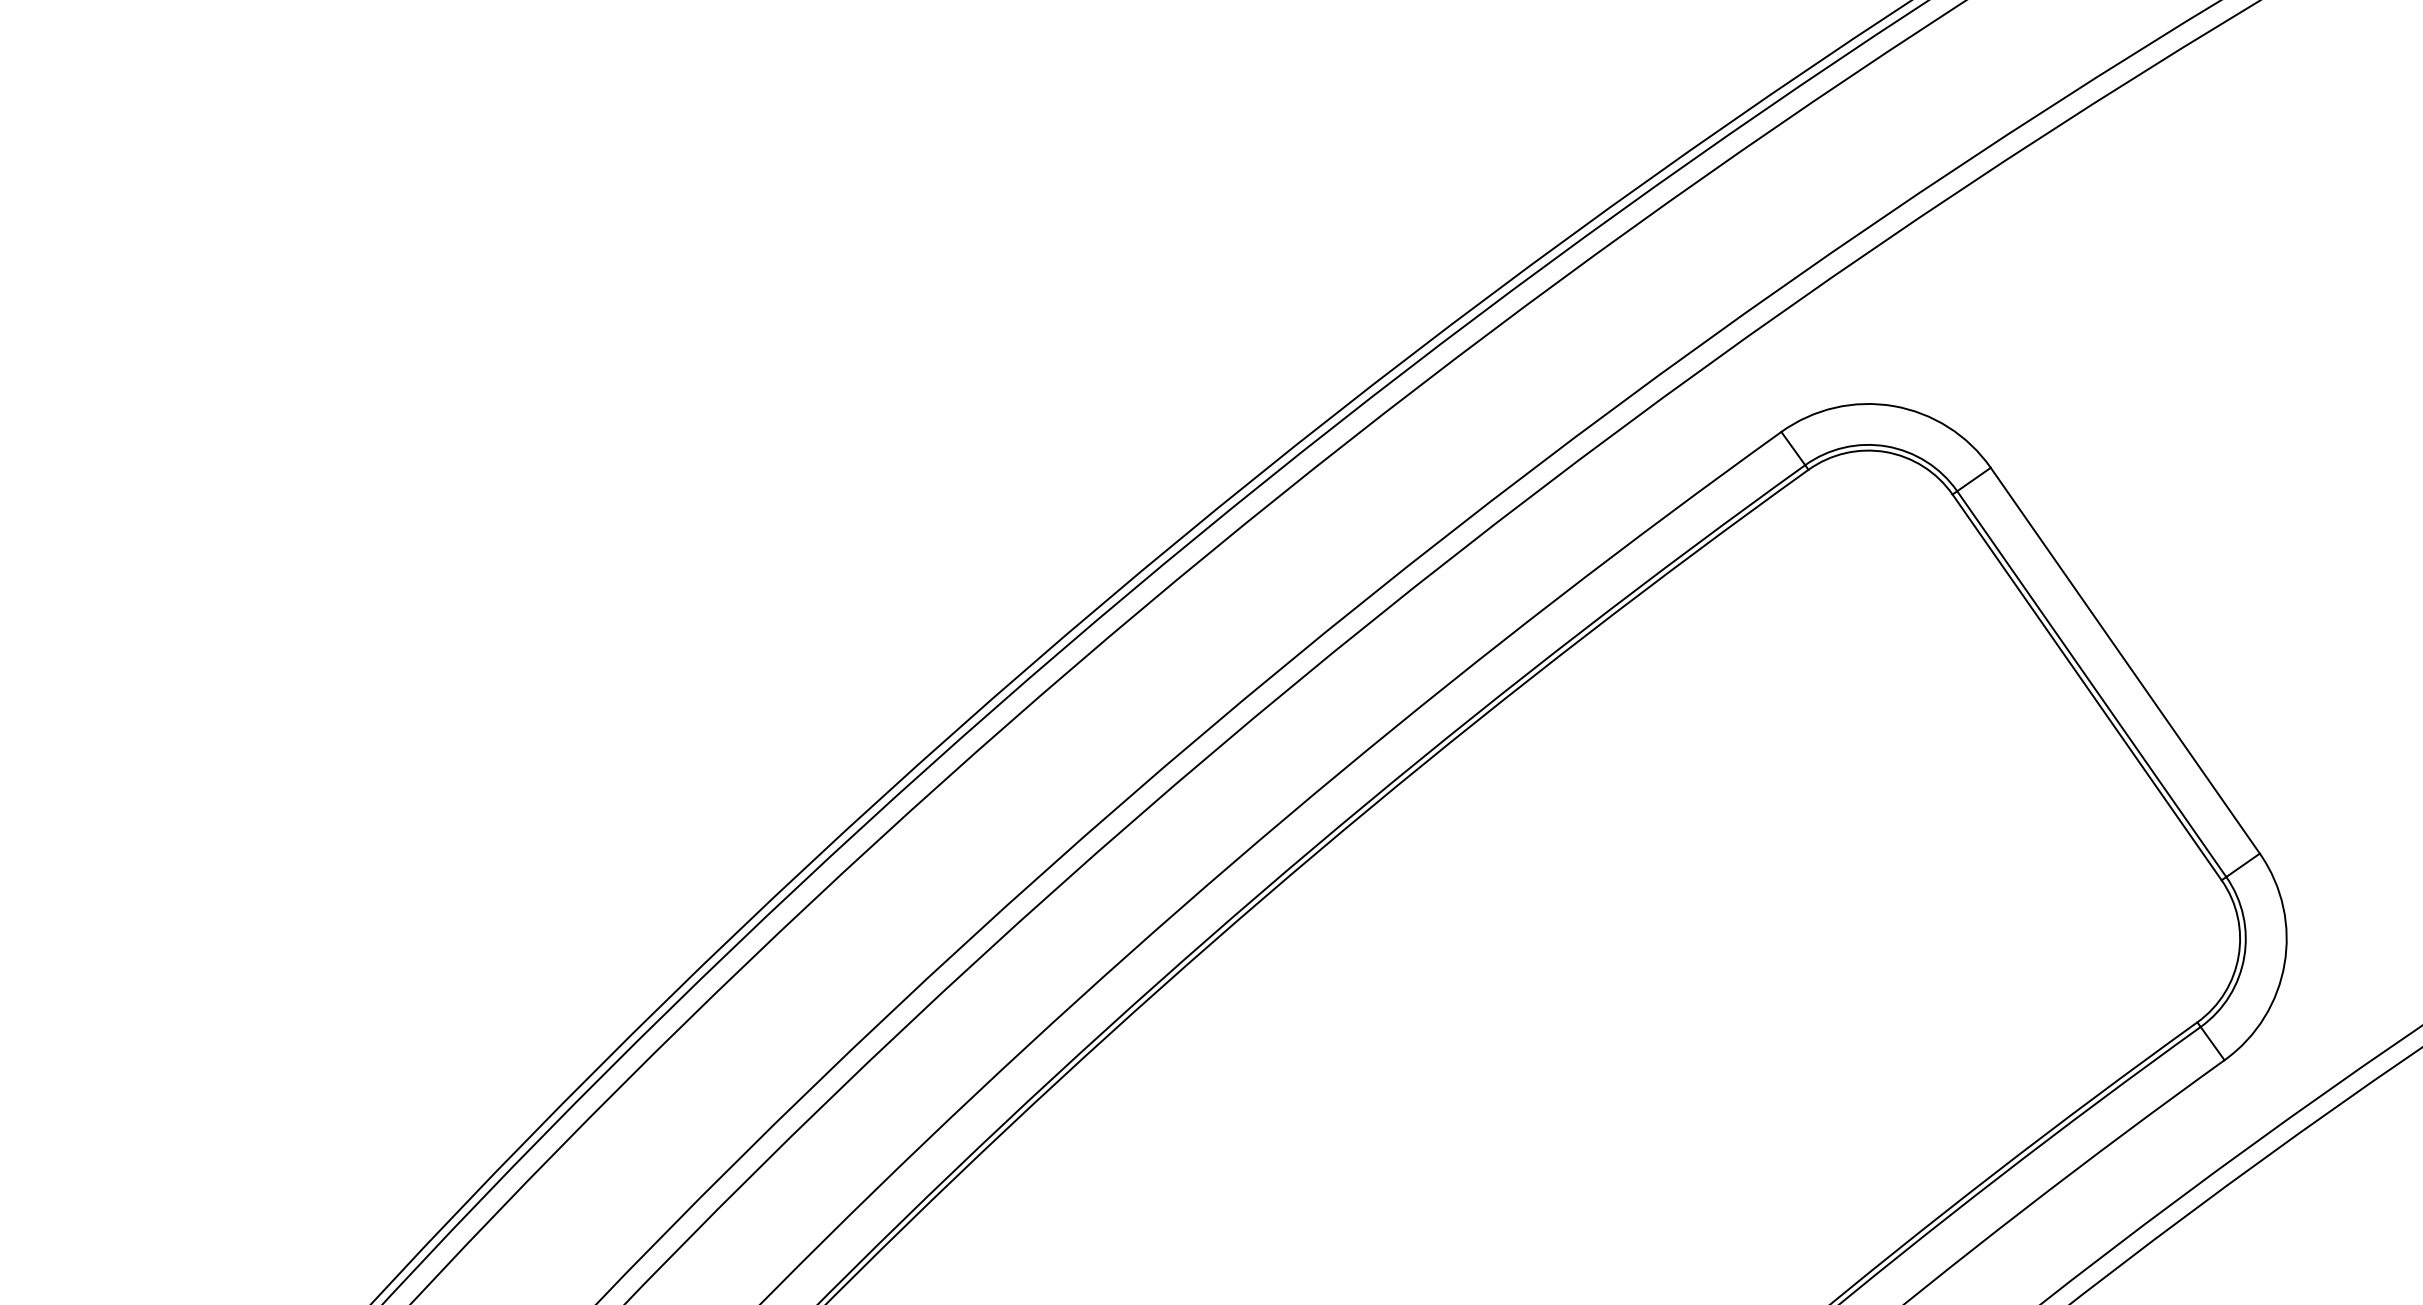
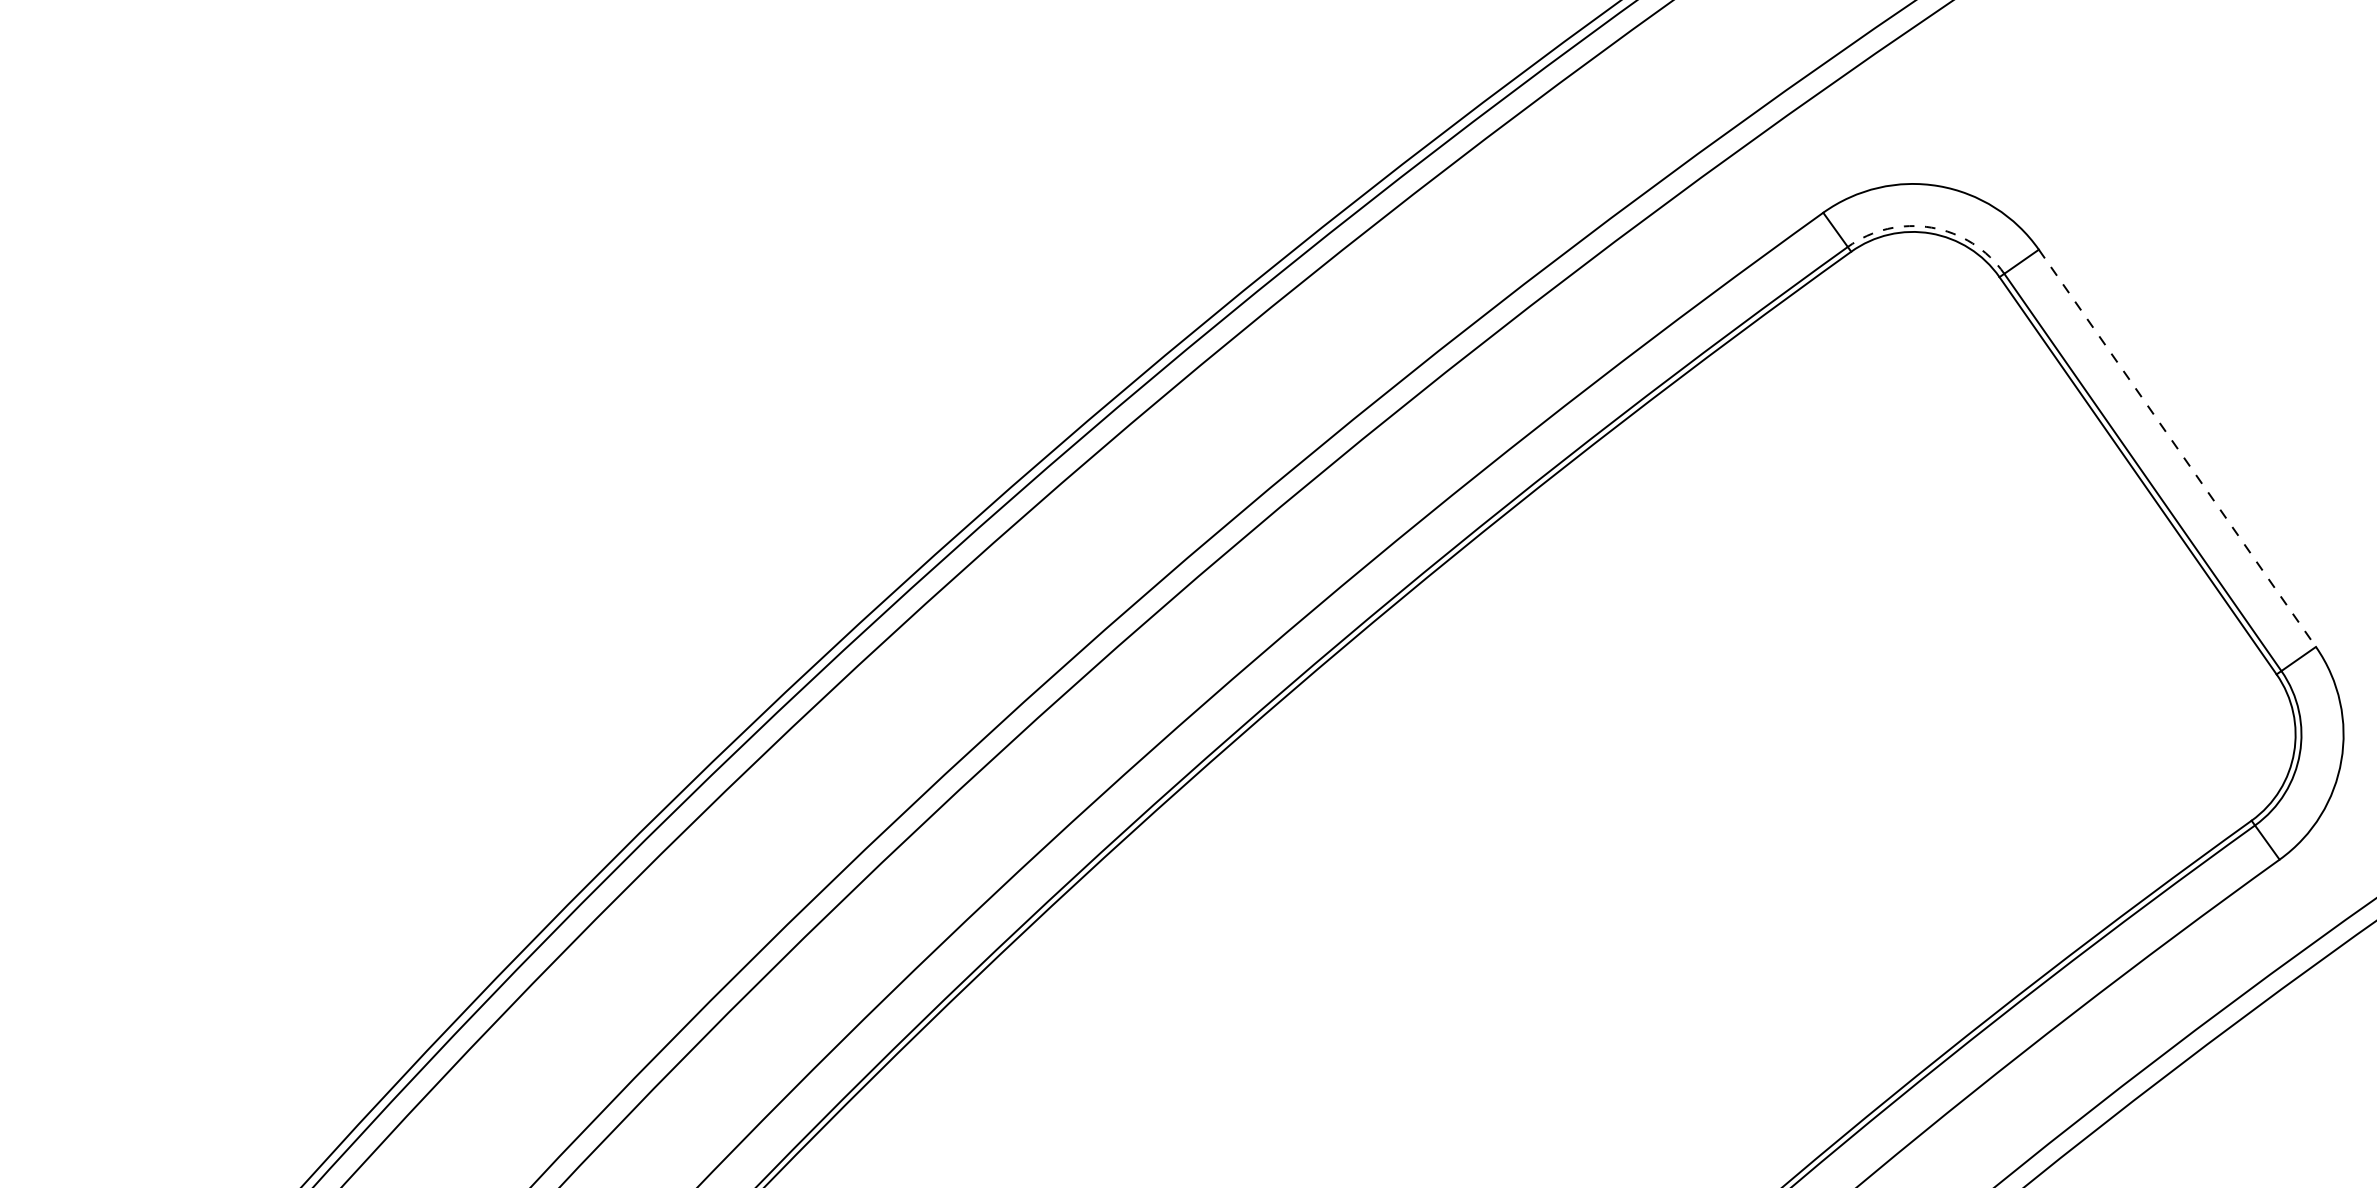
arc: (1886, 446) -> (1931, 227), solid -> dashed
line: (2125, 661) -> (2177, 449), solid -> dashed

